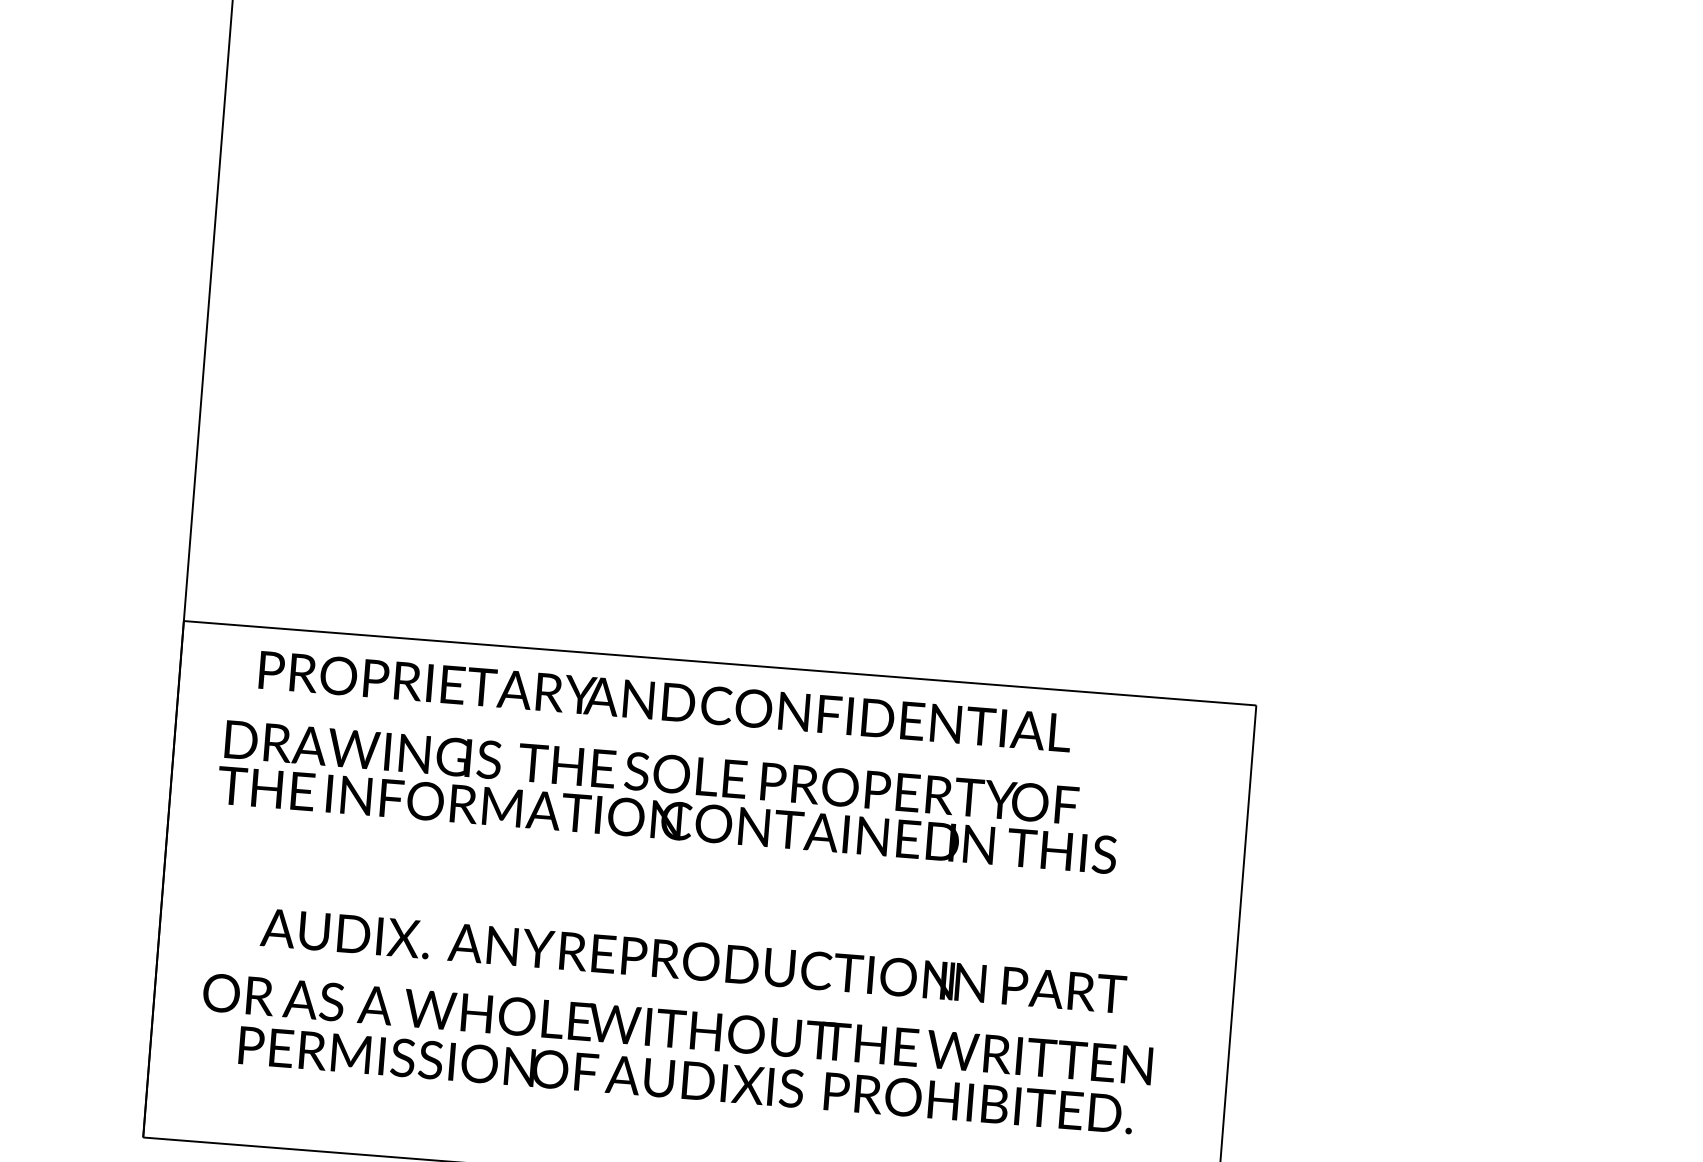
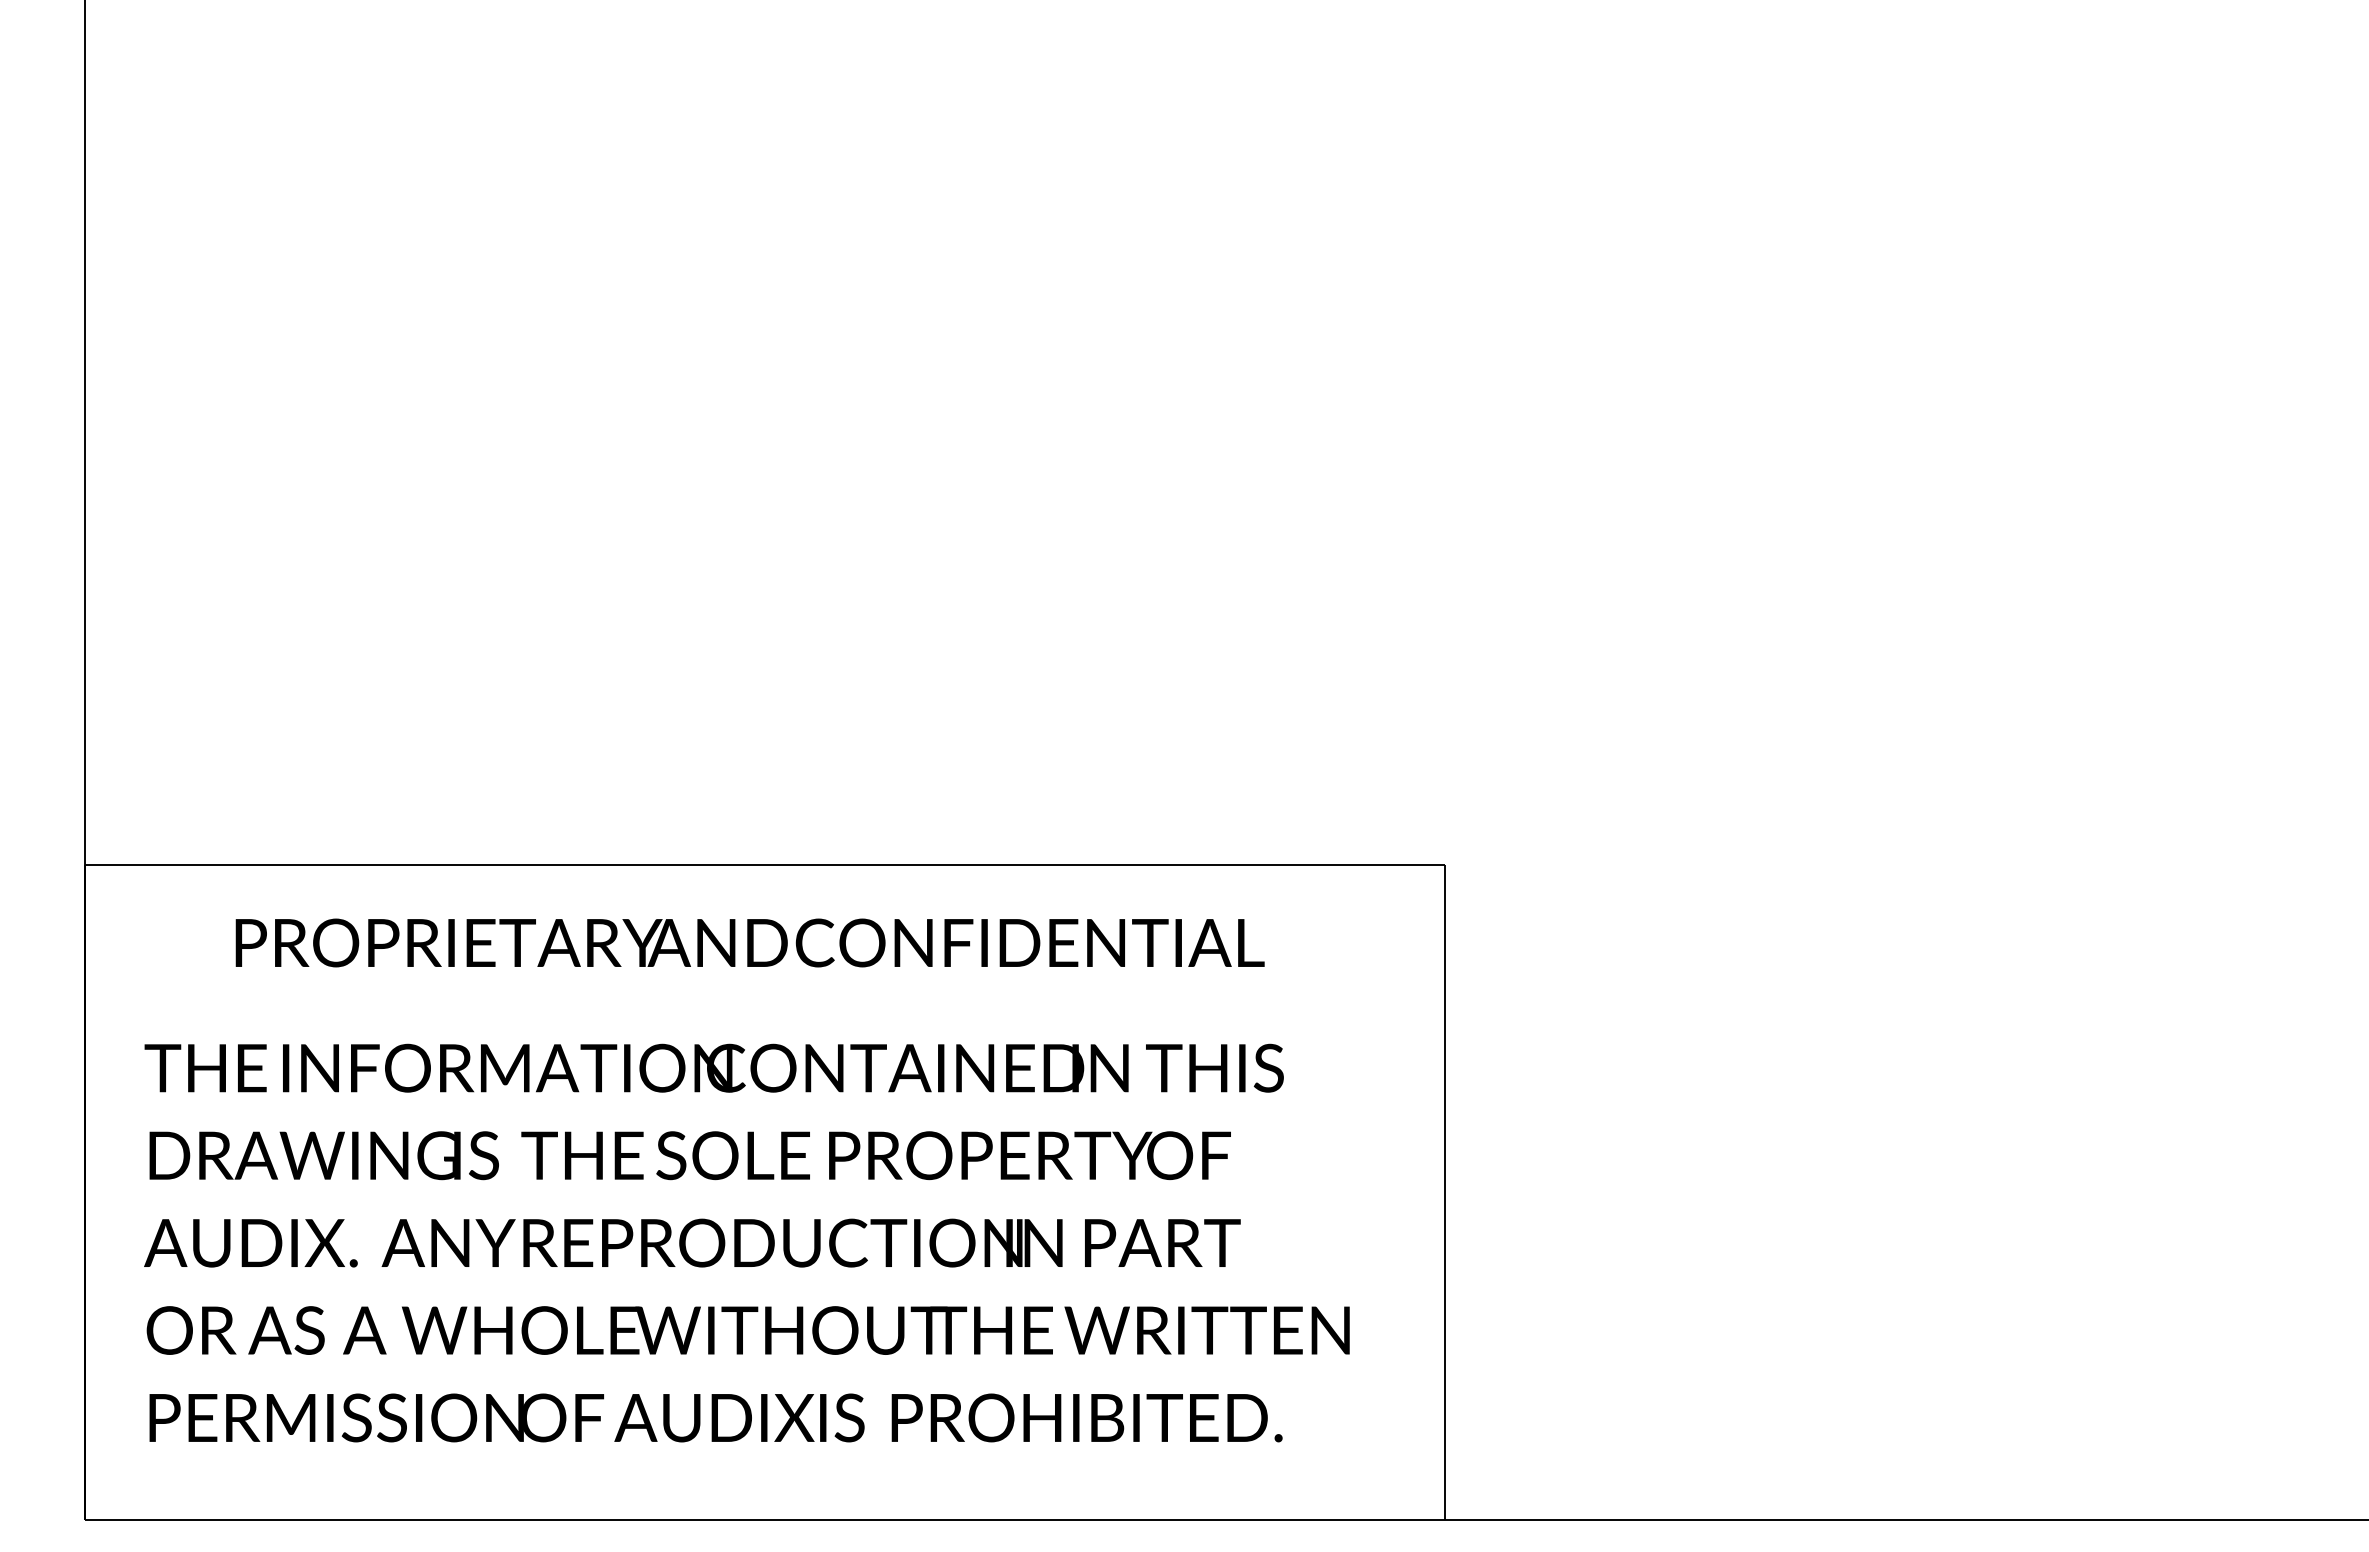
text: (664, 701) -> (749, 942), moved
text: (651, 772) -> (689, 1155), moved
text: (693, 960) -> (692, 1242), moved
text: (685, 1079) -> (715, 1417), moved

